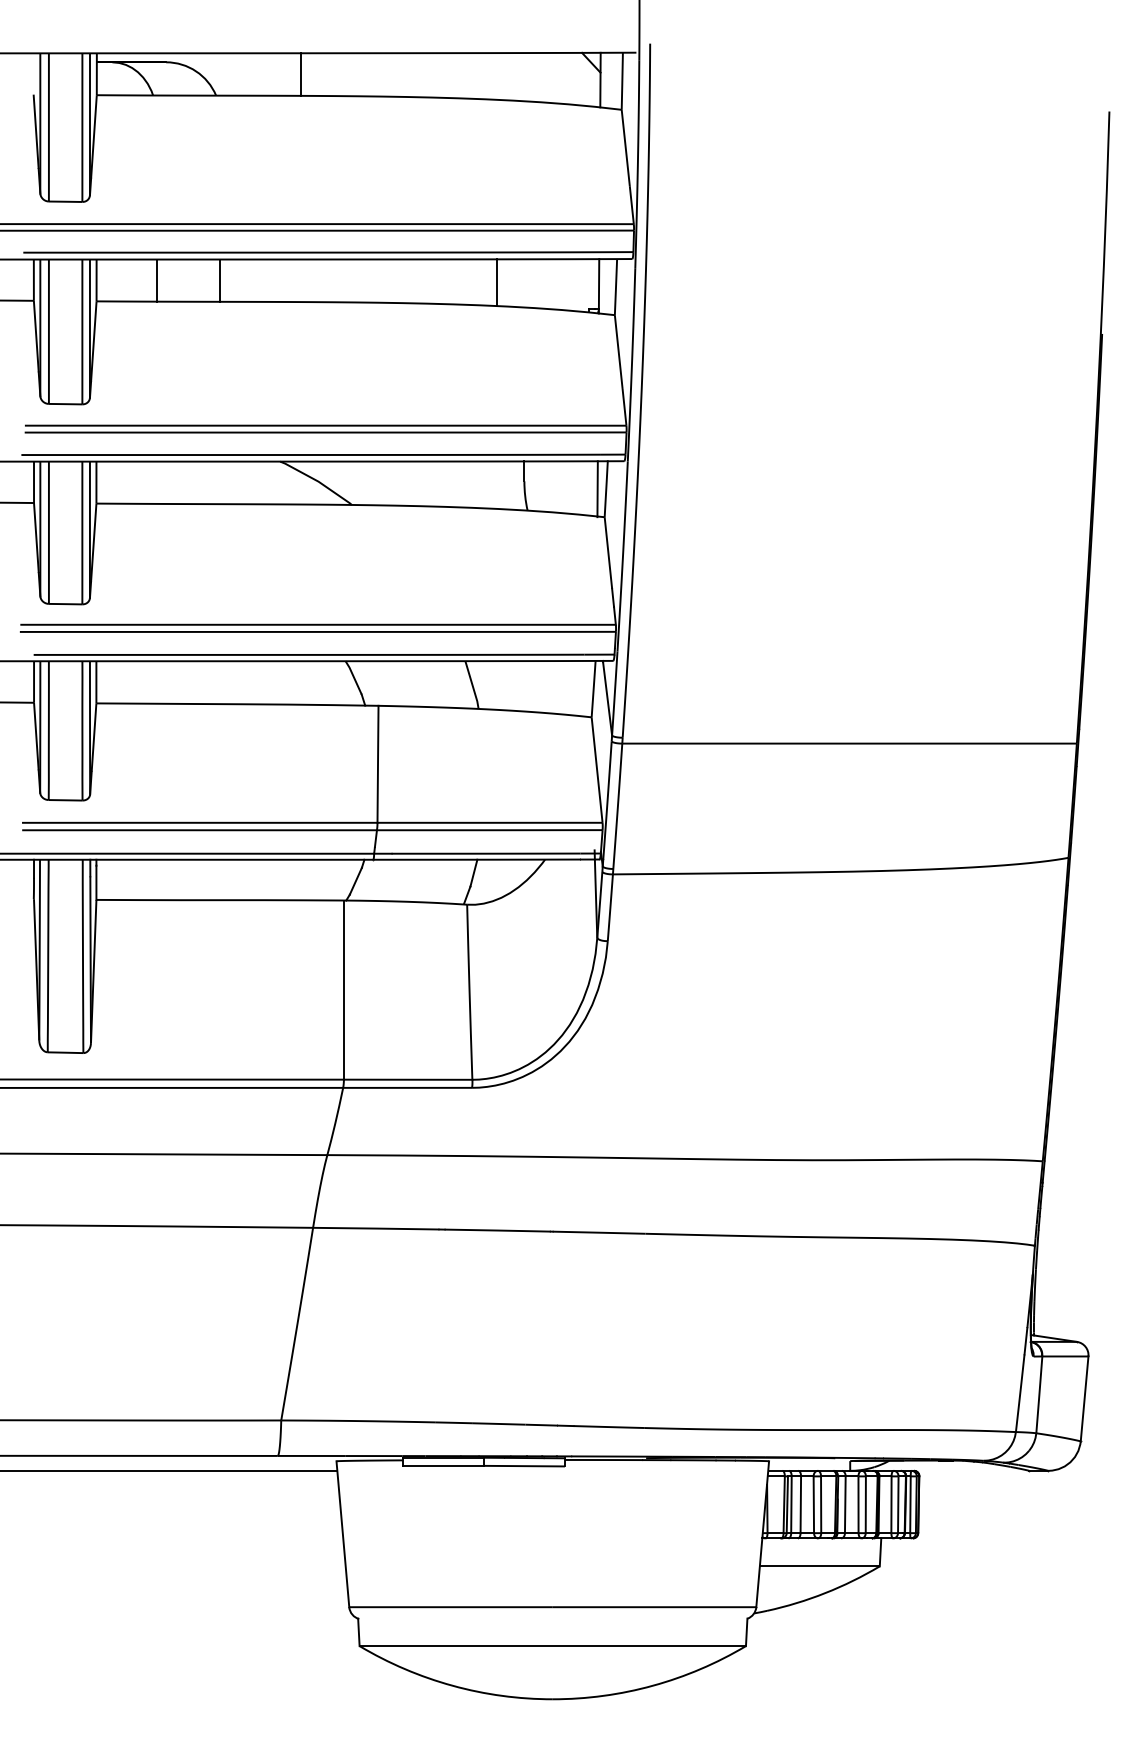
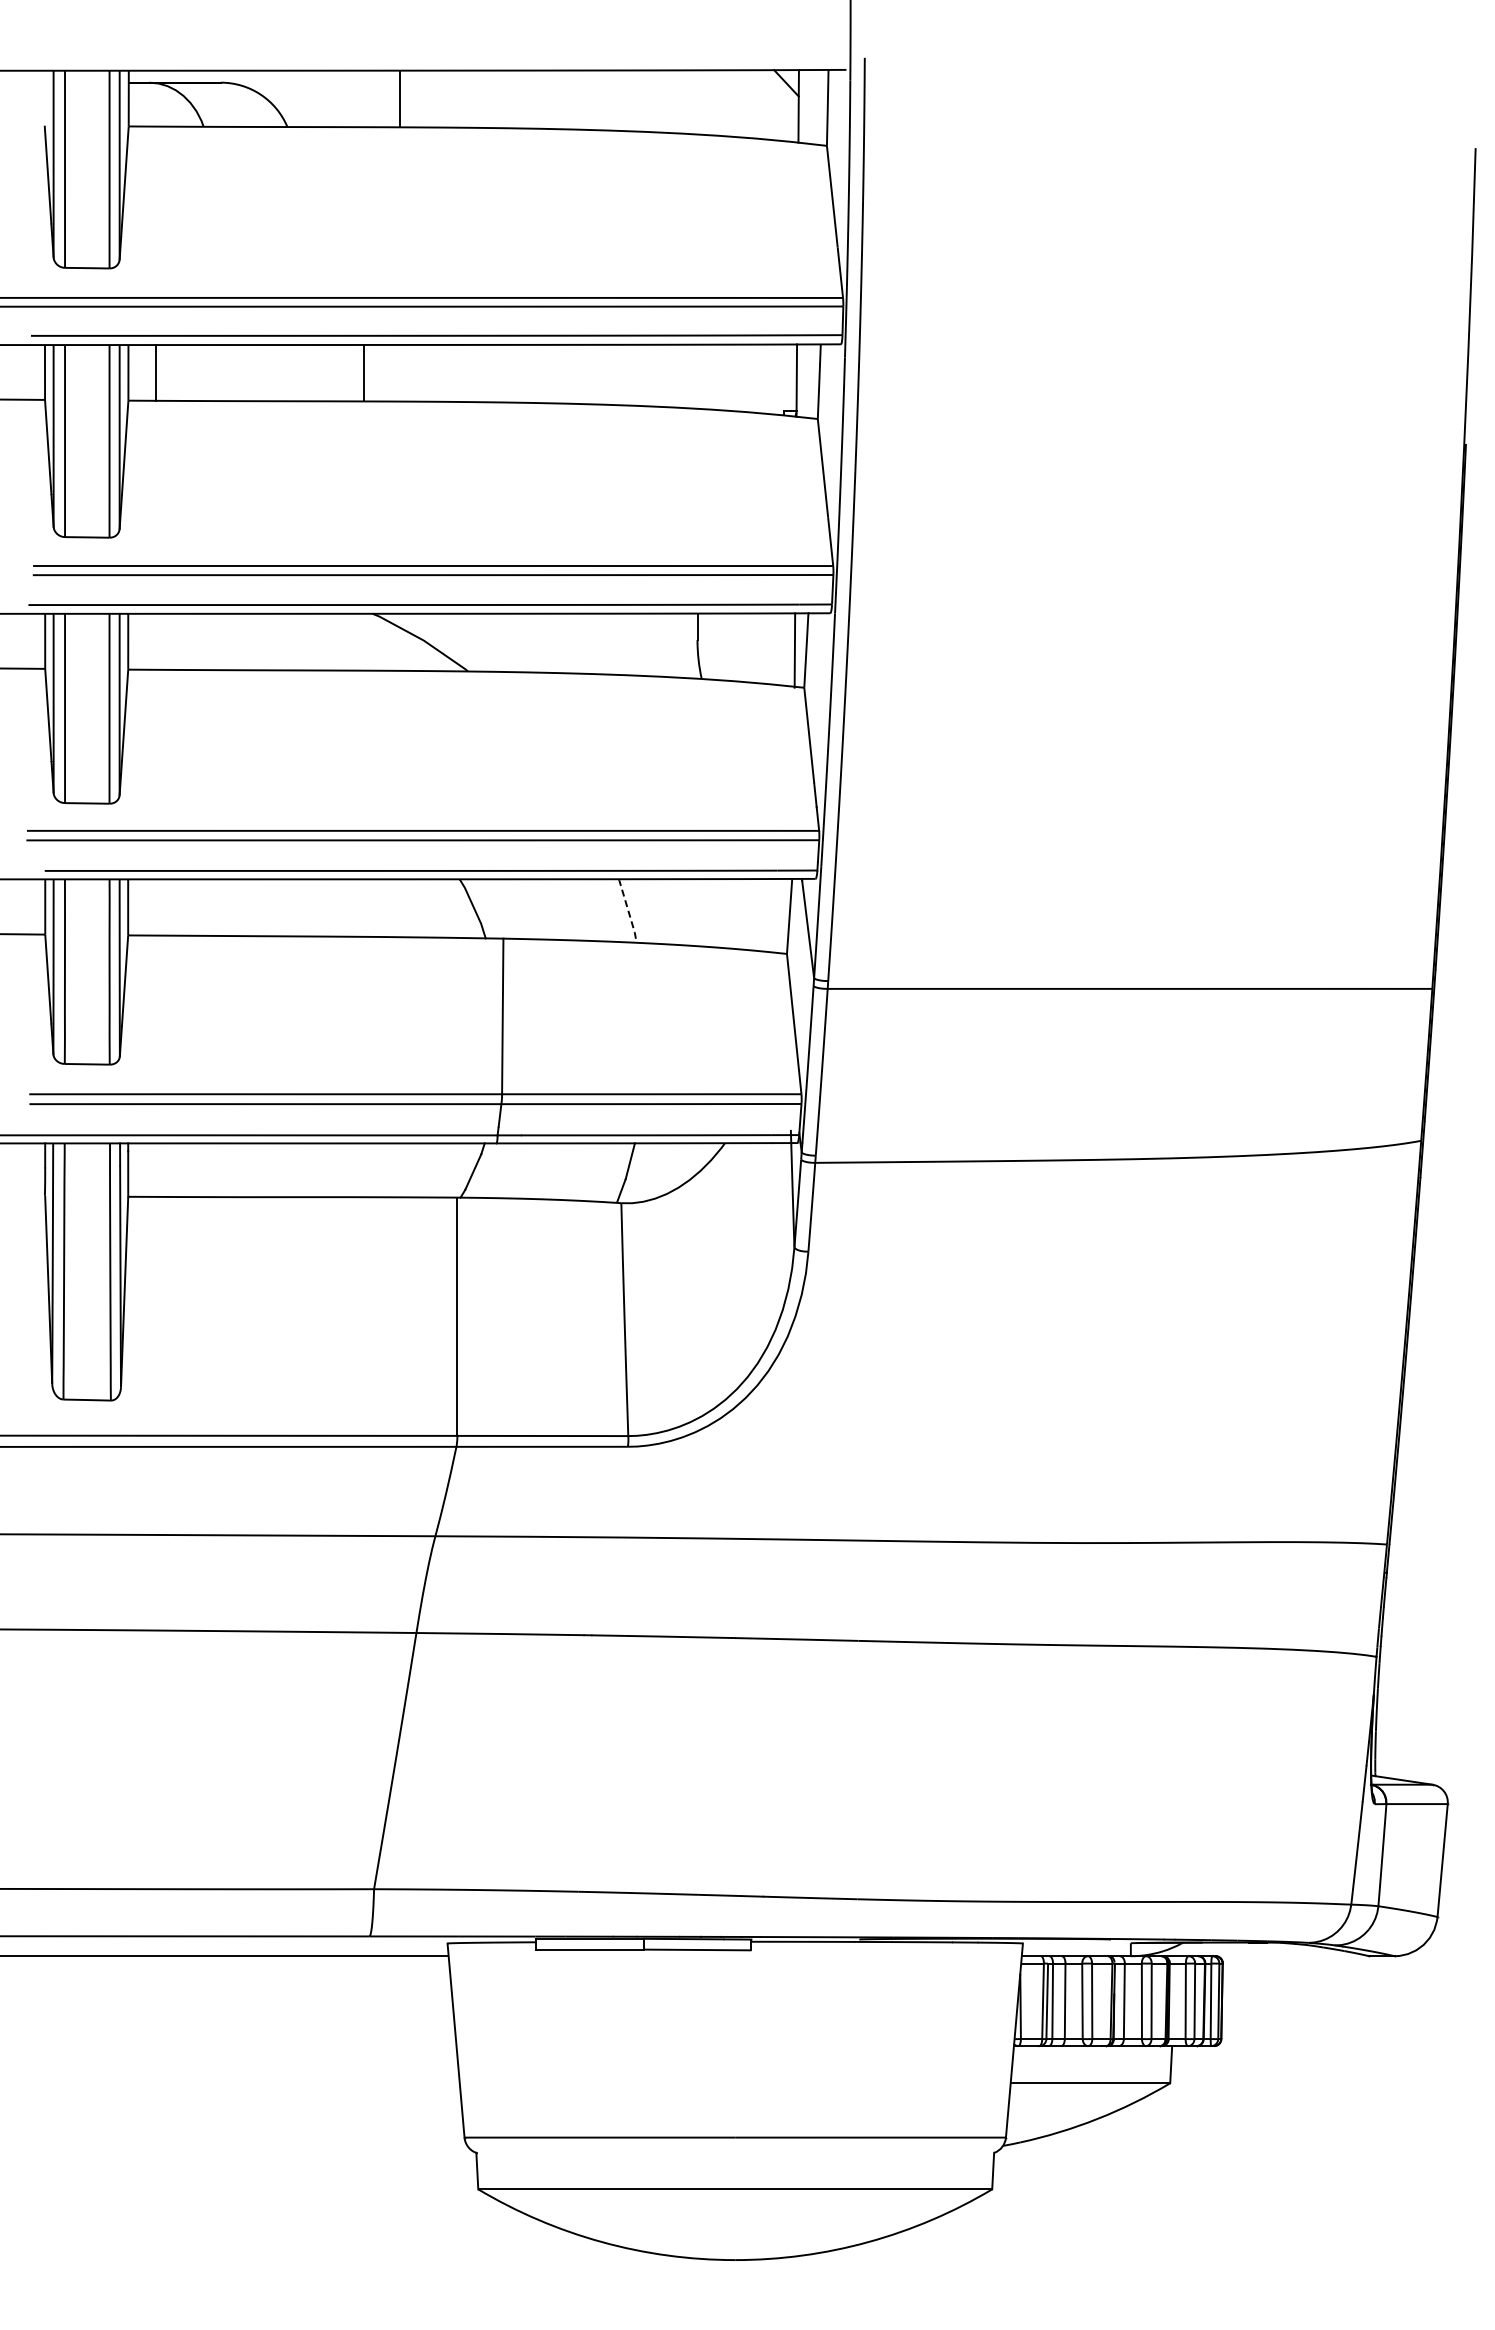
line: (156, 280) -> (156, 373), moved
line: (219, 280) -> (363, 373), moved
line: (497, 282) -> (661, 375), removed
line: (472, 684) -> (628, 910), solid -> dashed

